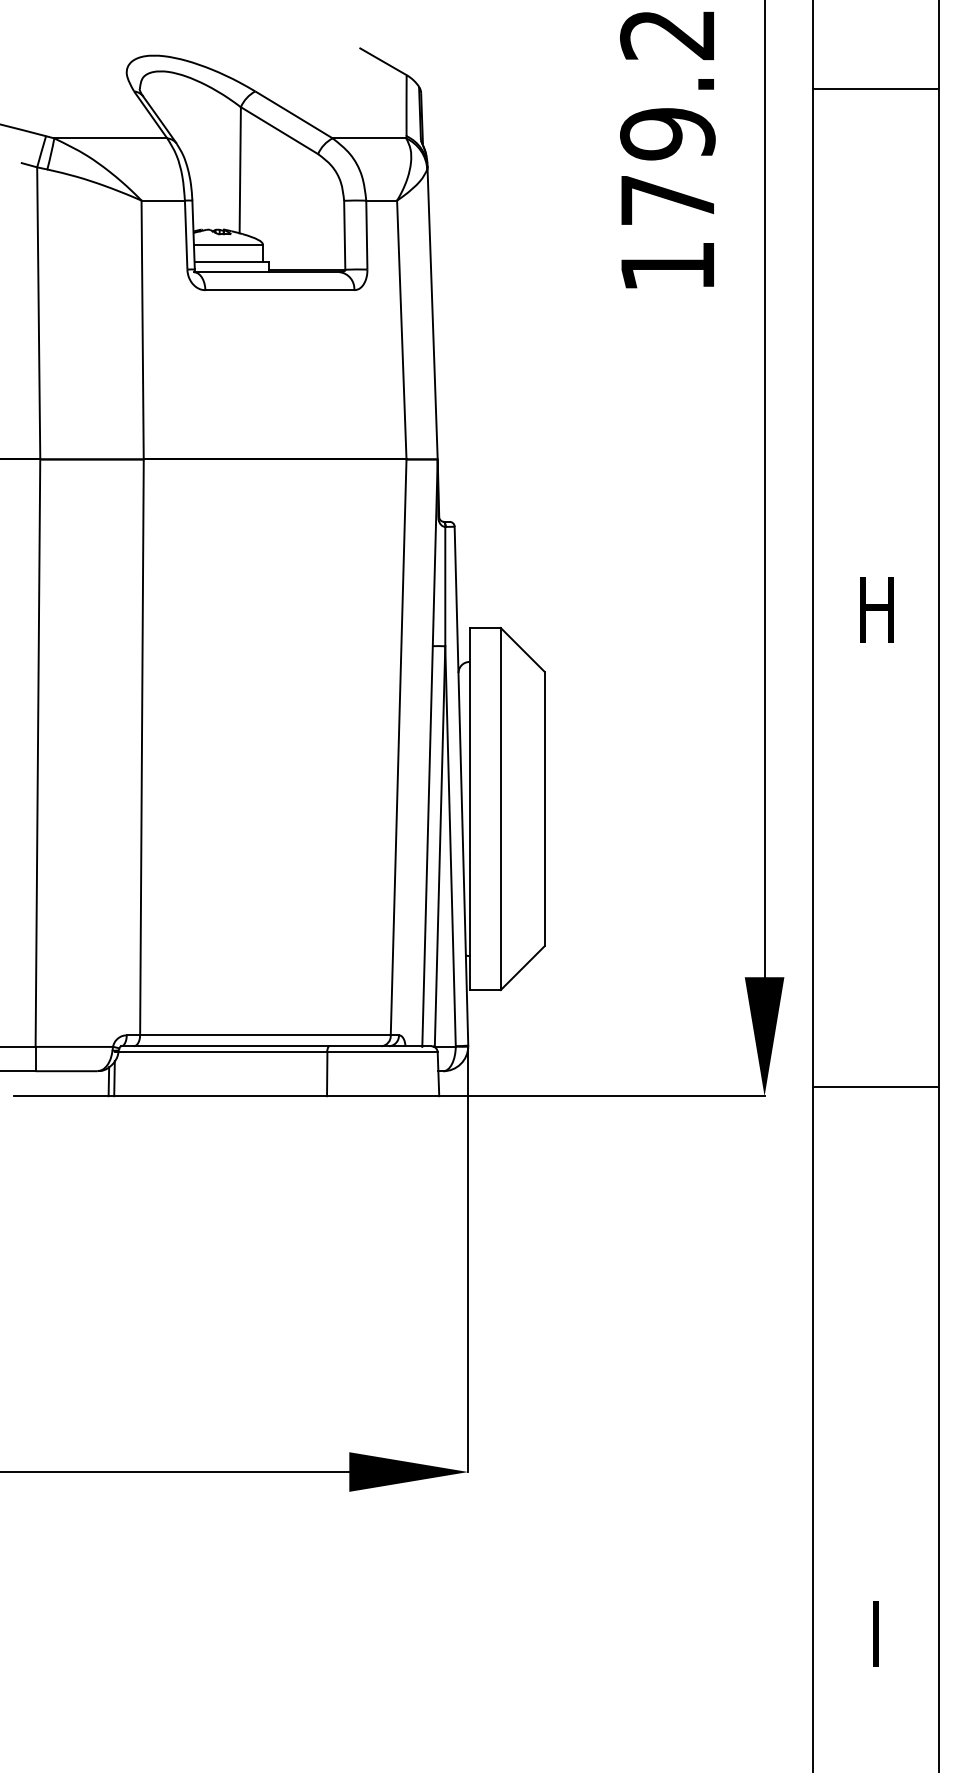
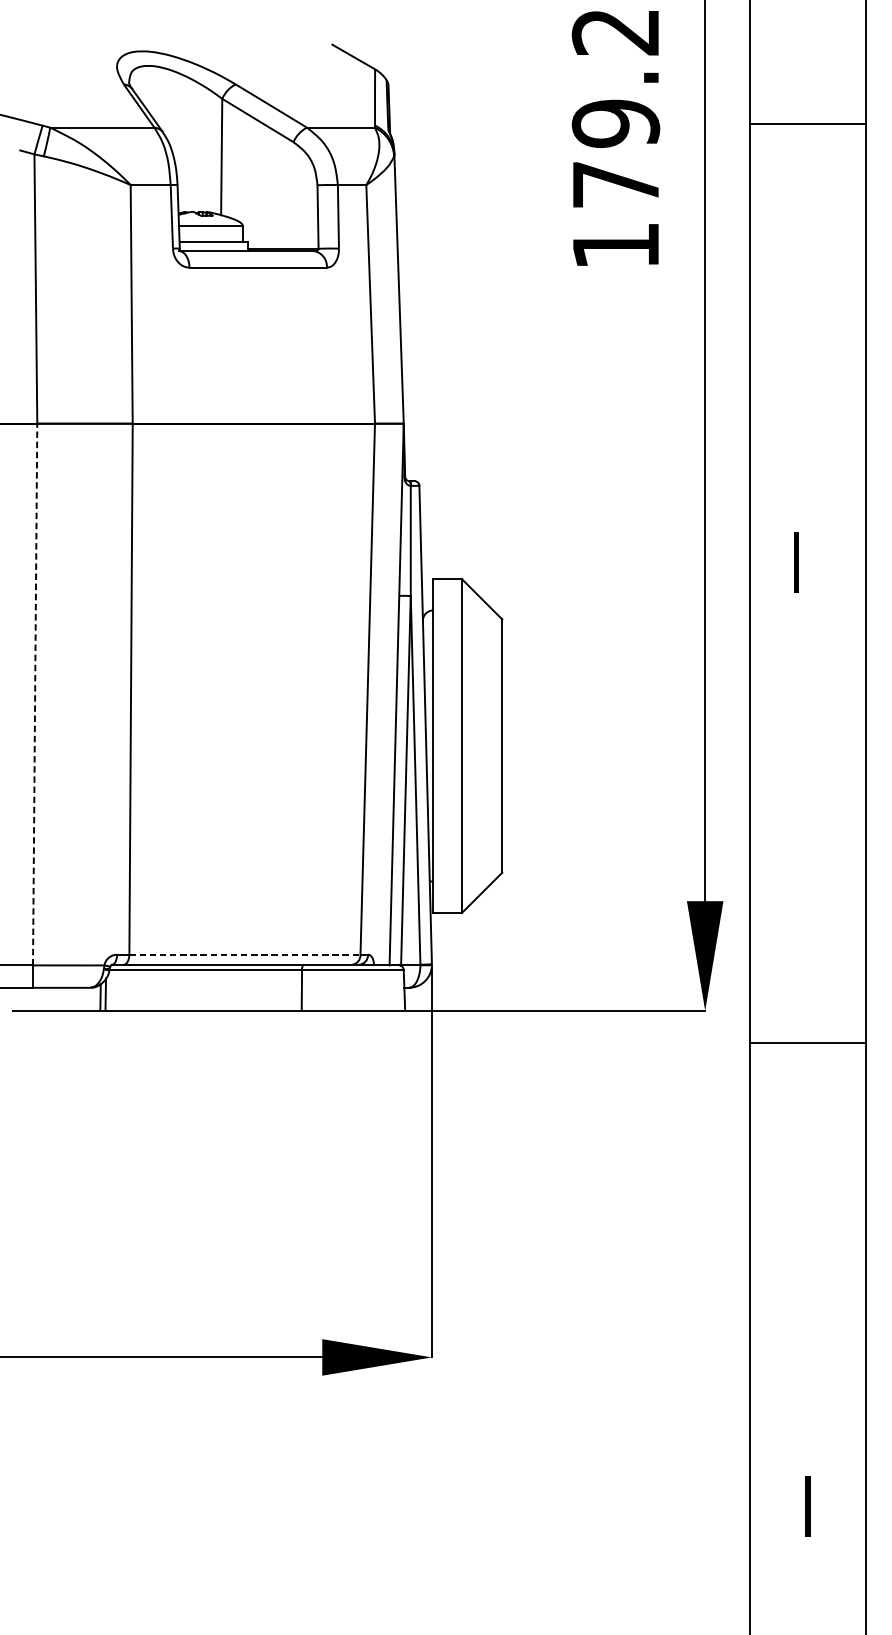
line: (875, 88) -> (807, 124), moved
text: (879, 609) -> (811, 562), H -> I
line: (37, 753) -> (34, 694), solid -> dashed
line: (265, 1035) -> (244, 954), solid -> dashed
line: (875, 1087) -> (807, 1043), moved

